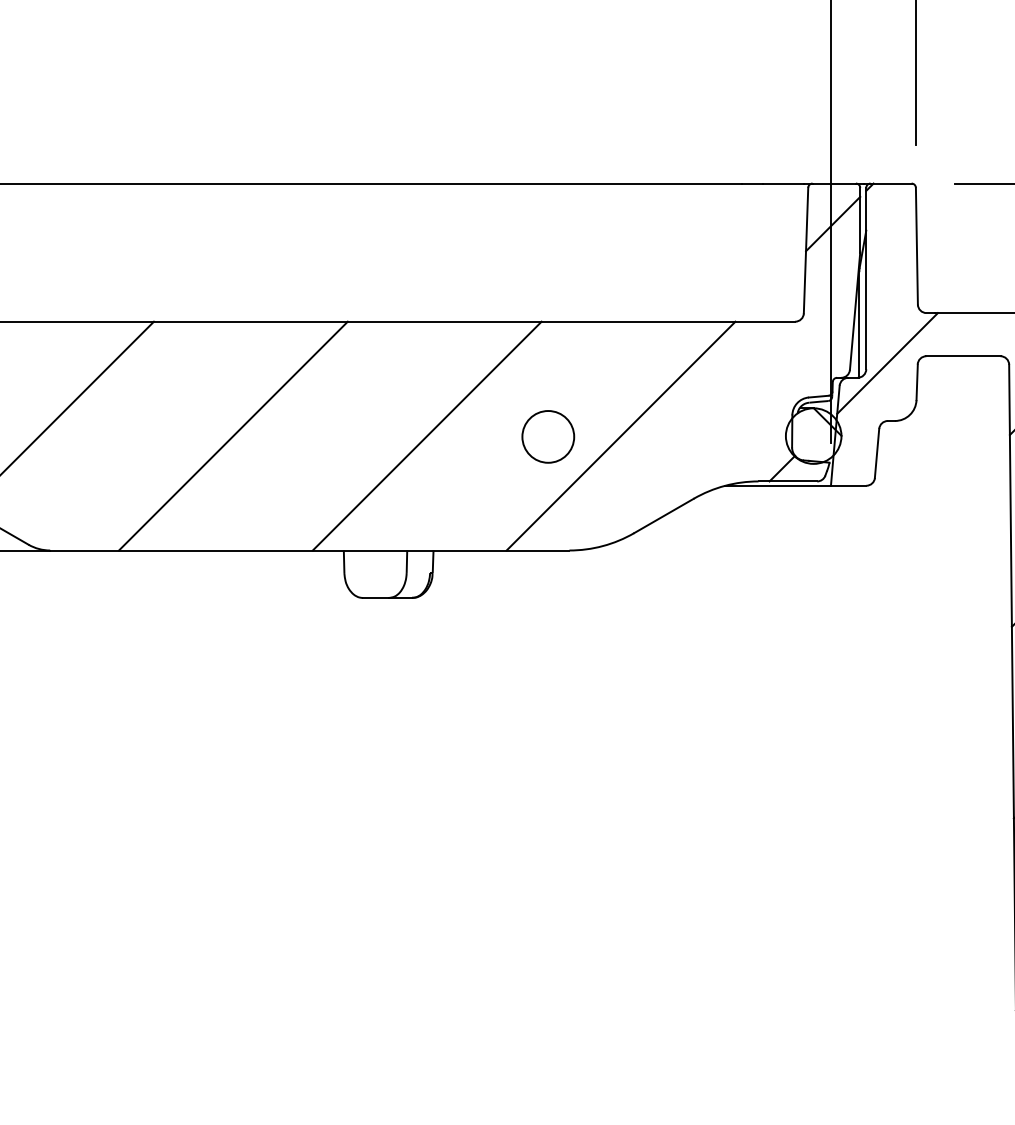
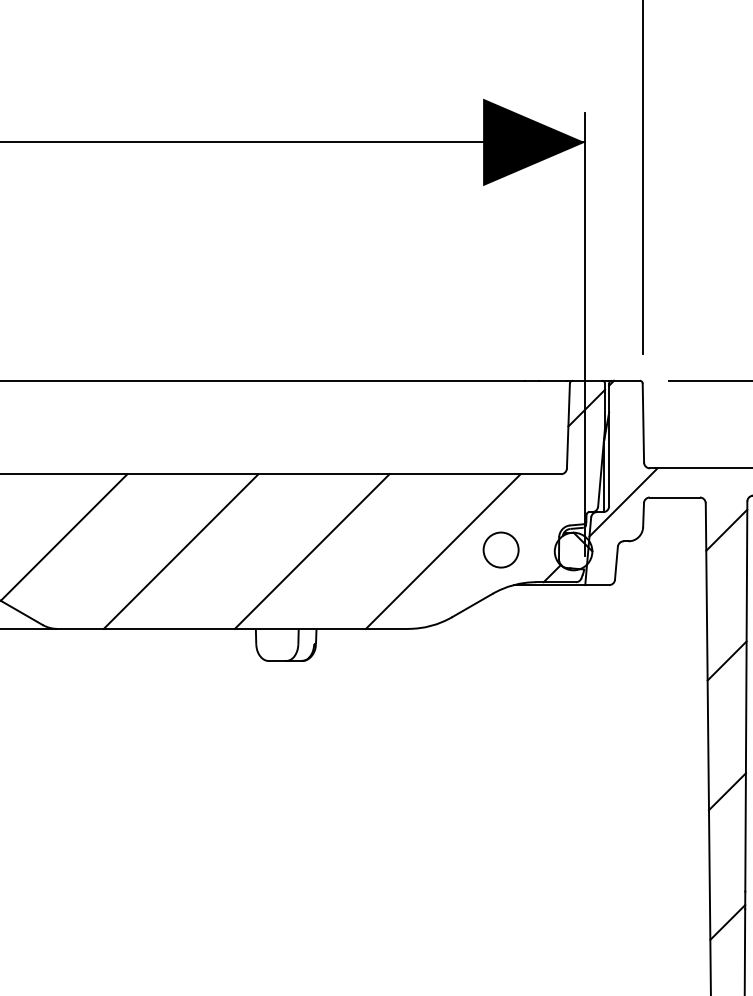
circle: (547, 436) -> (500, 549), moved

